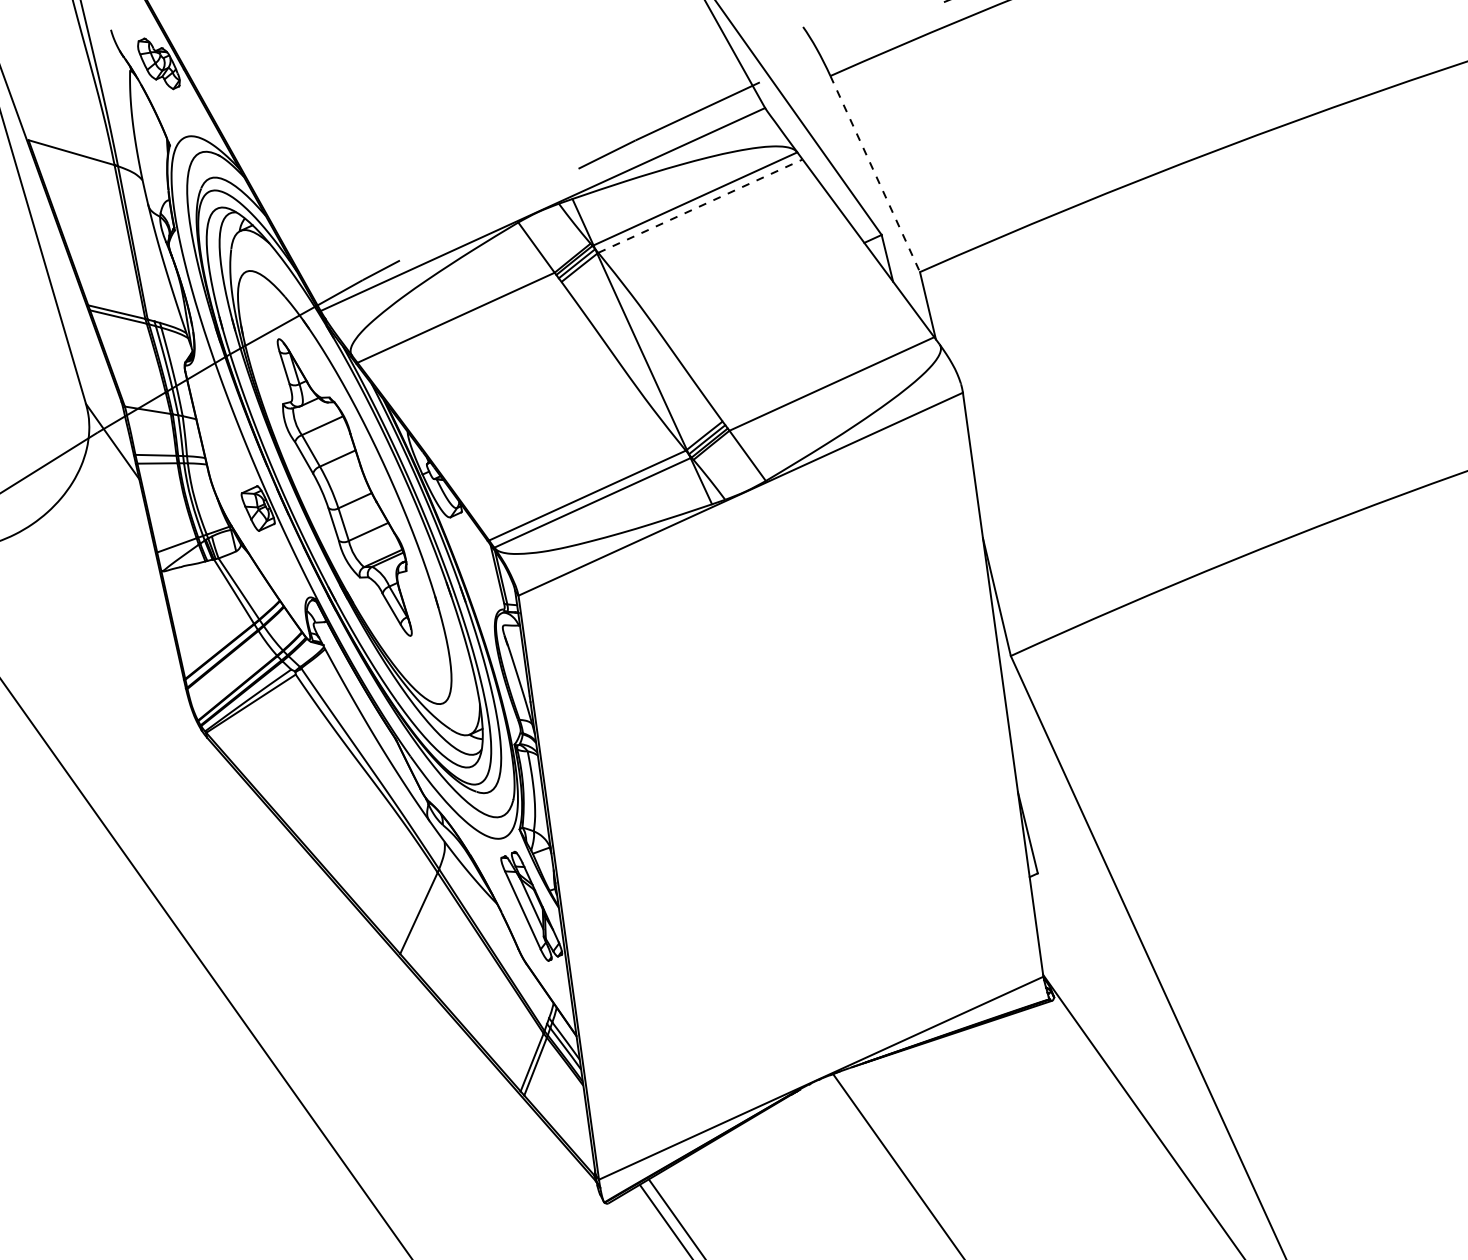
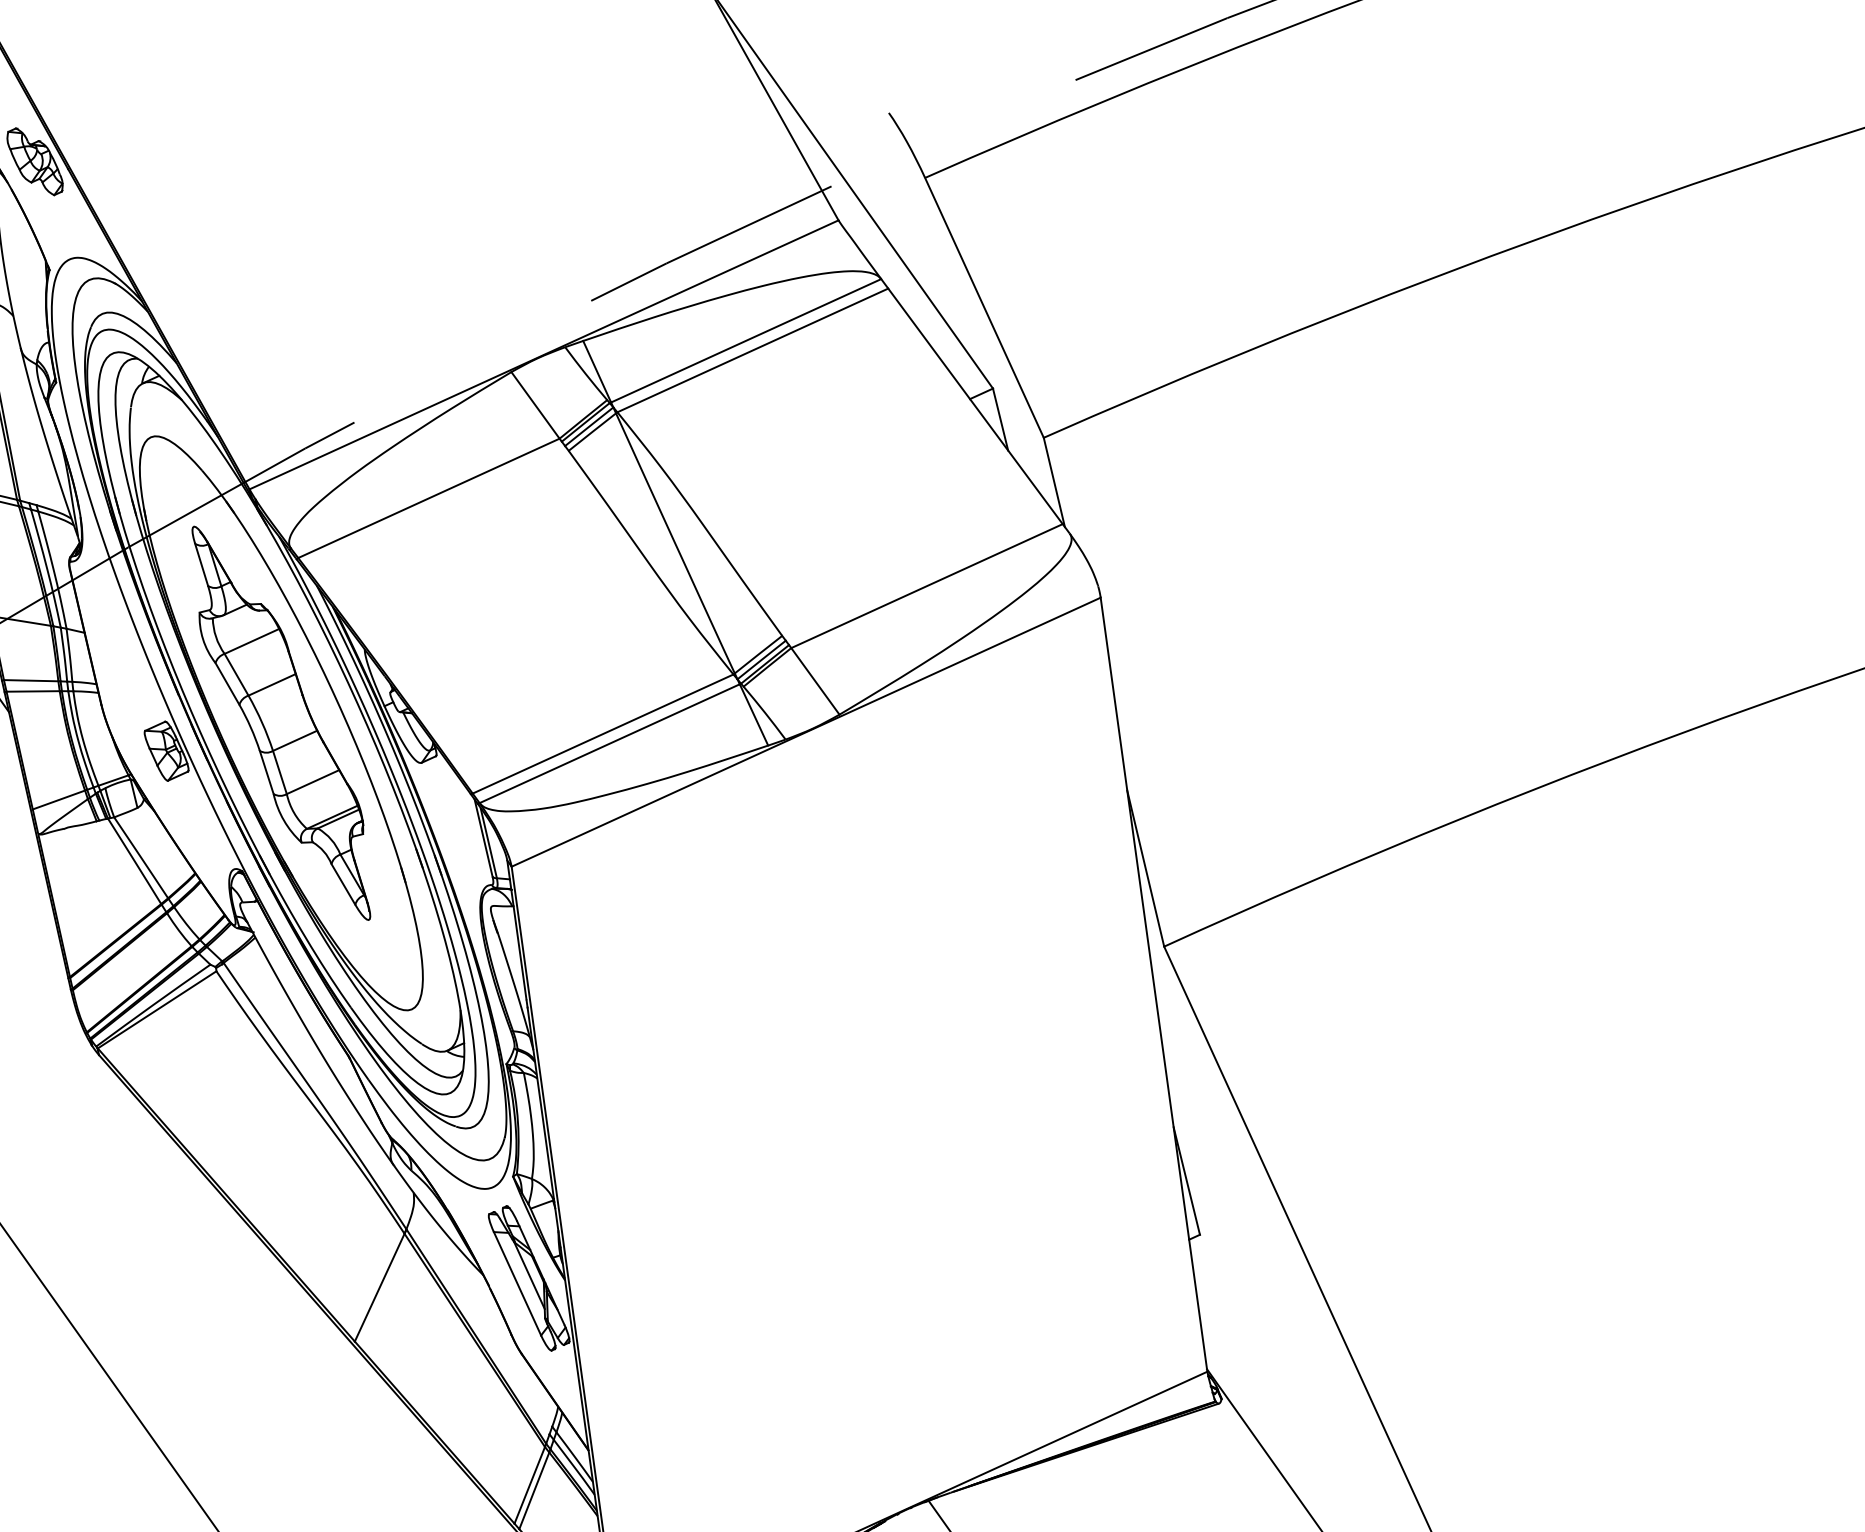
line: (875, 174) -> (984, 308), dashed -> solid
line: (700, 205) -> (752, 349), dashed -> solid

